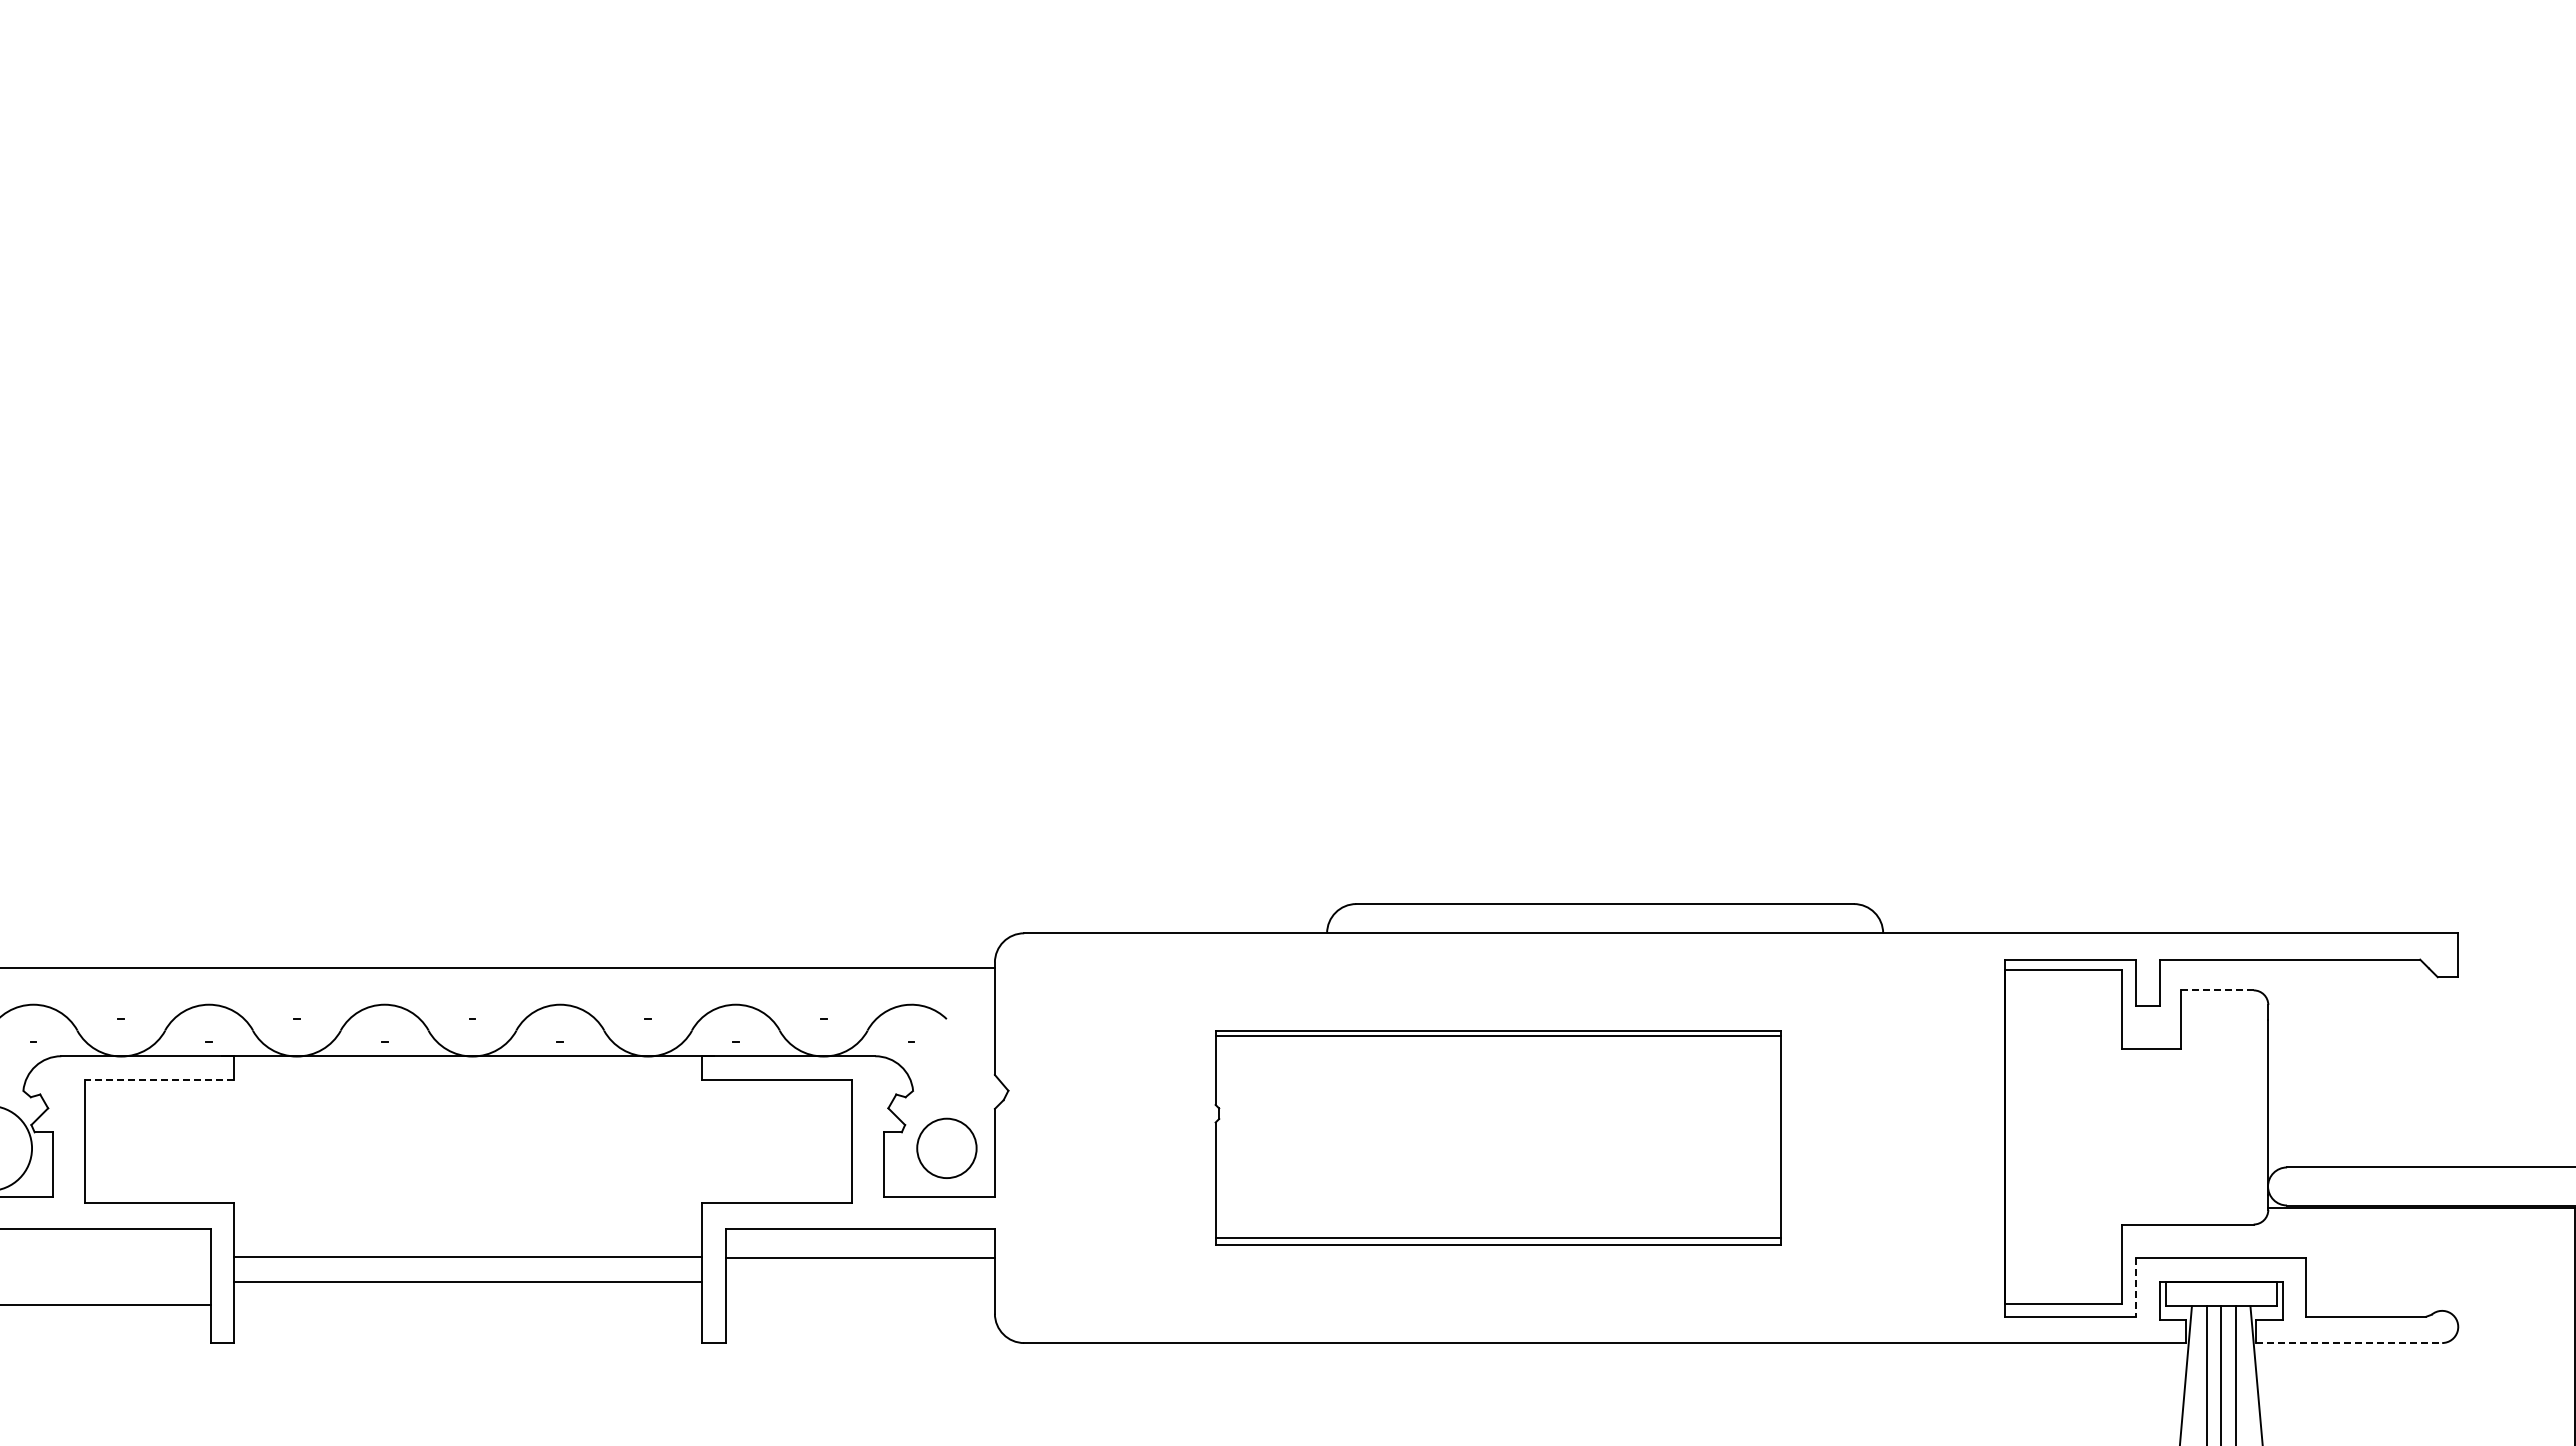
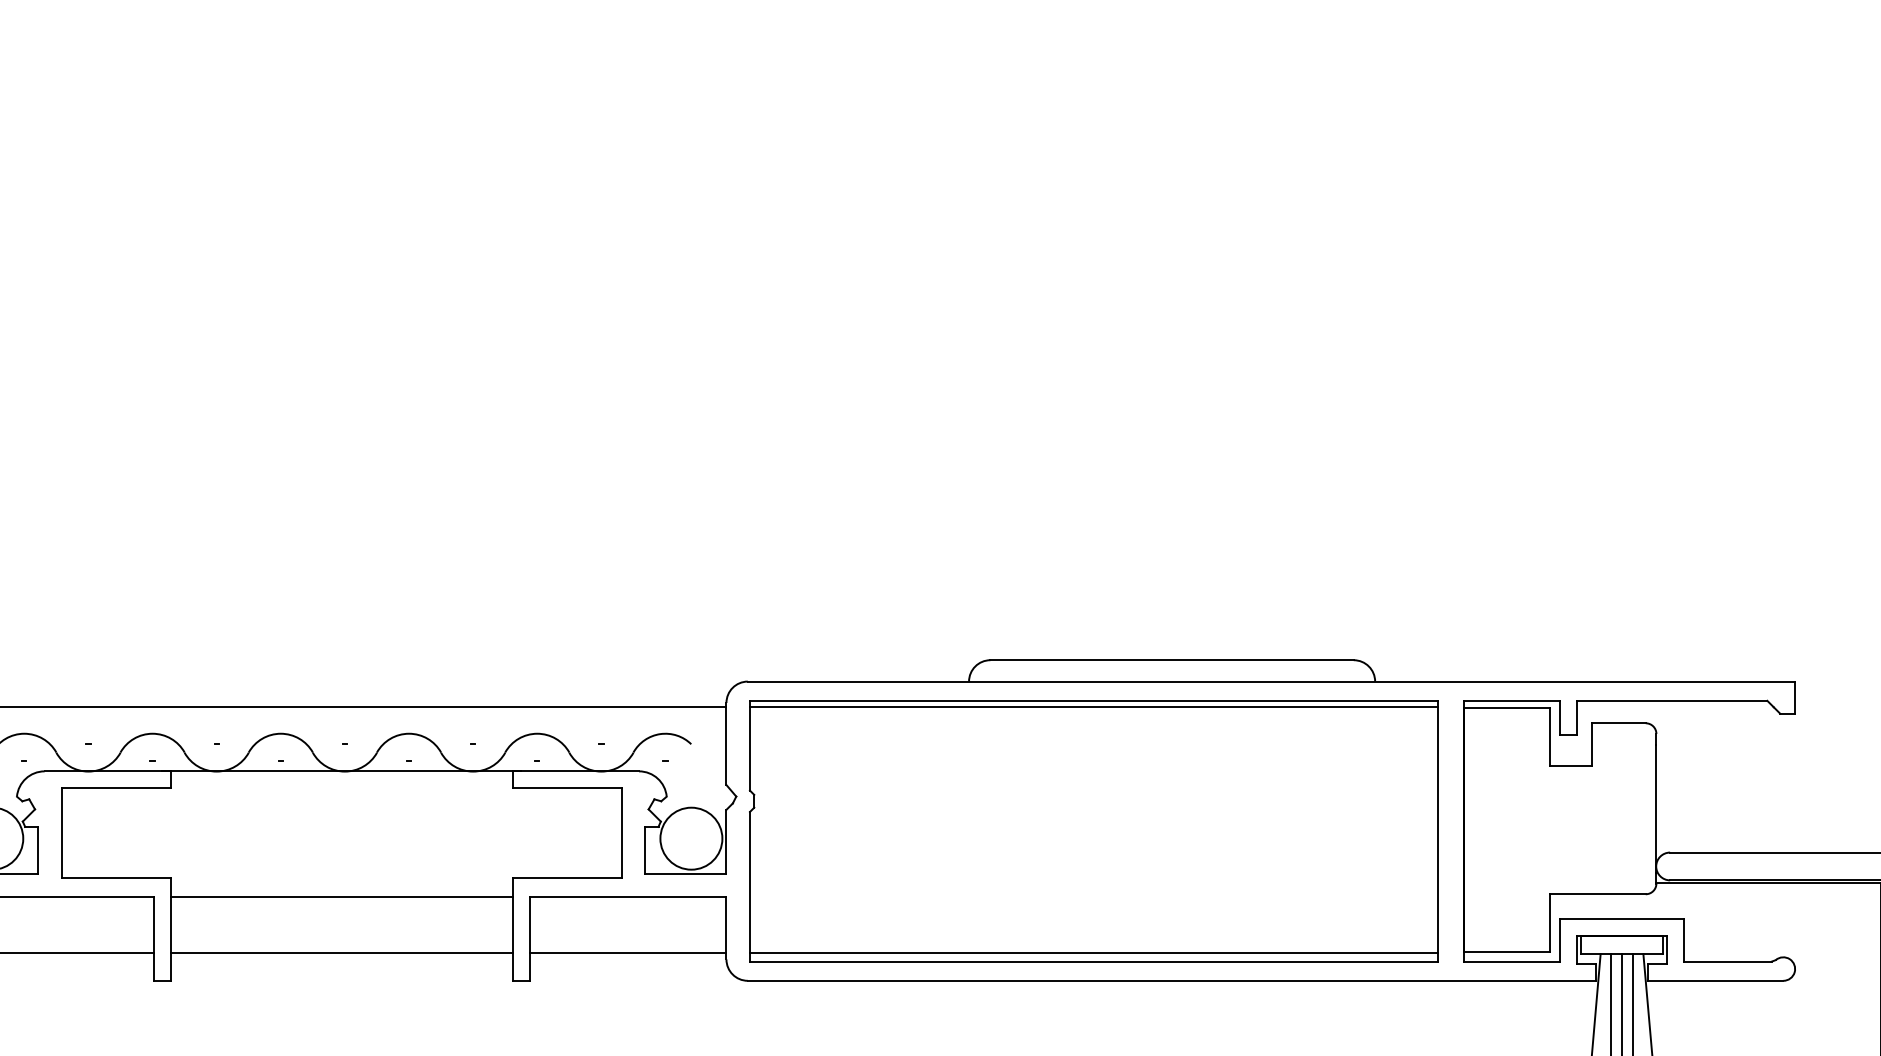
line: (2217, 990) -> (1619, 723), dashed -> solid
line: (159, 1079) -> (116, 788), dashed -> solid
part: (1498, 1138) -> (1094, 831), size x1.67
circle: (946, 1148) -> (691, 838), size x1.43
line: (467, 1257) -> (341, 953), moved
line: (859, 1258) -> (627, 953), moved
line: (467, 1281) -> (341, 897), moved
line: (2136, 1287) -> (1560, 940), dashed -> solid
line: (2349, 1343) -> (1715, 981), dashed -> solid

